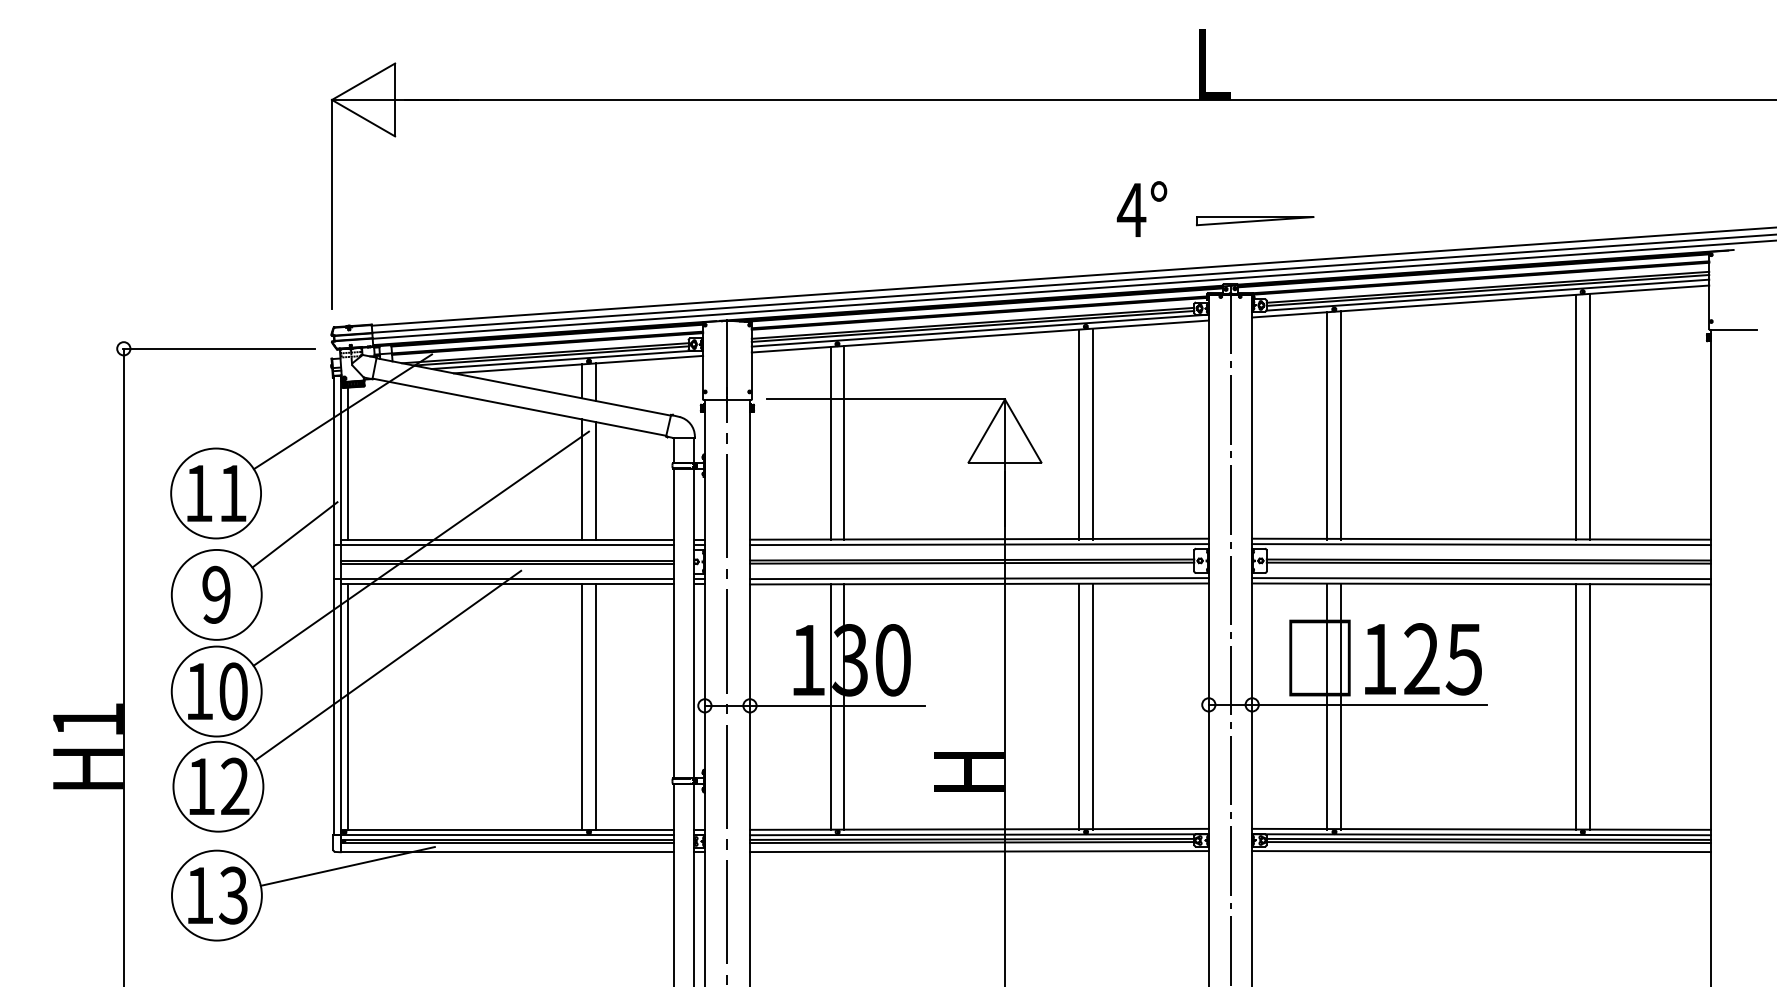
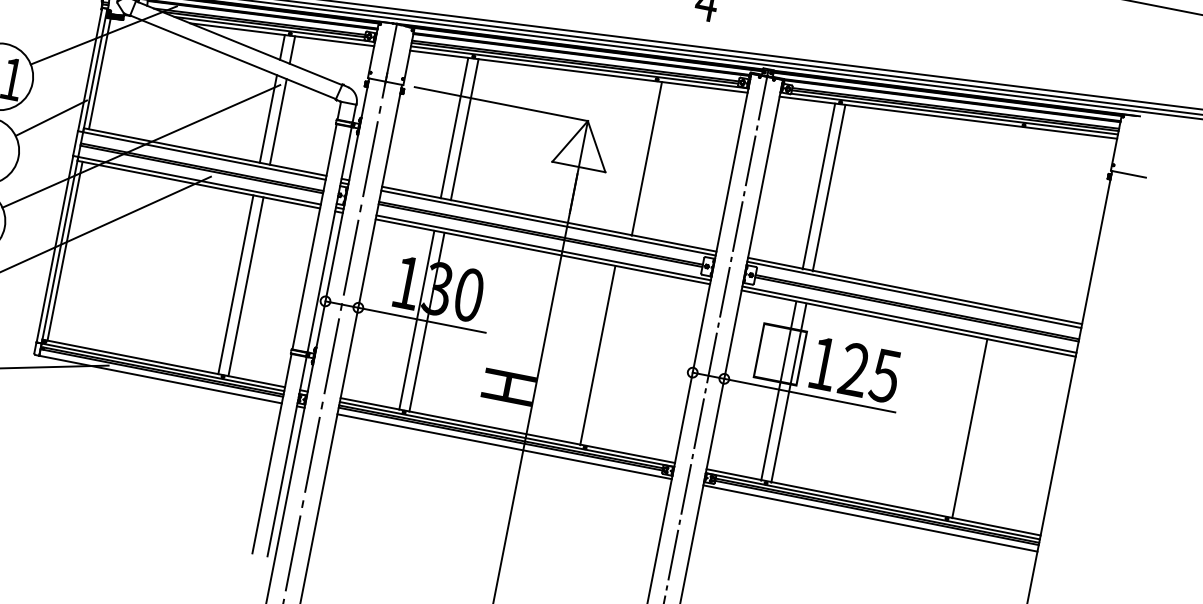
part: (1255, 221) -> (795, 27), removed
line: (1575, 416) -> (1001, 215), removed
line: (1589, 416) -> (1011, 217), removed
line: (1078, 434) -> (636, 157), removed
line: (1092, 706) -> (607, 357), removed
line: (1575, 706) -> (959, 426), removed

